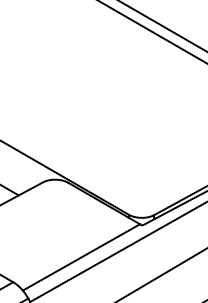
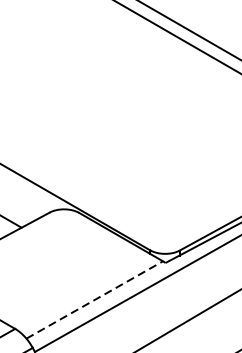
line: (81, 257) -> (94, 300), solid -> dashed

